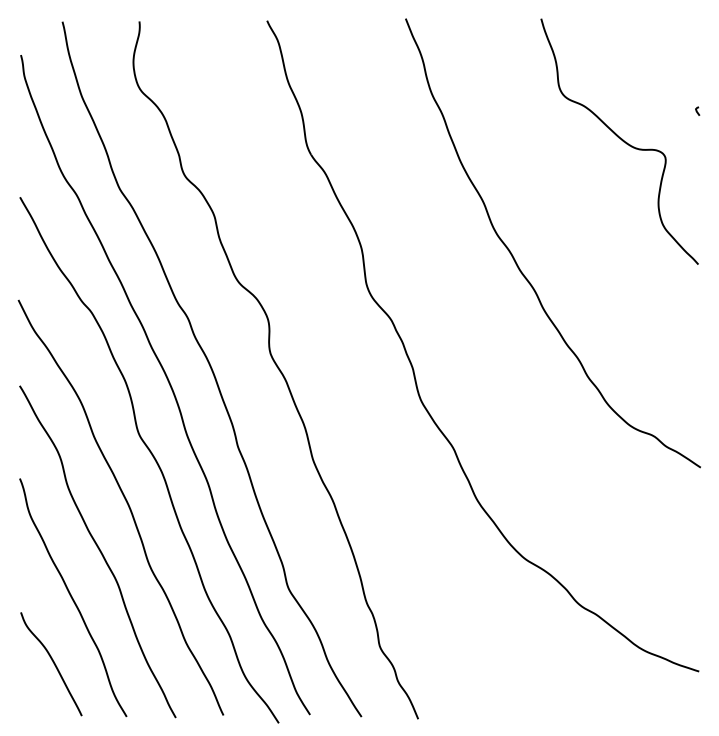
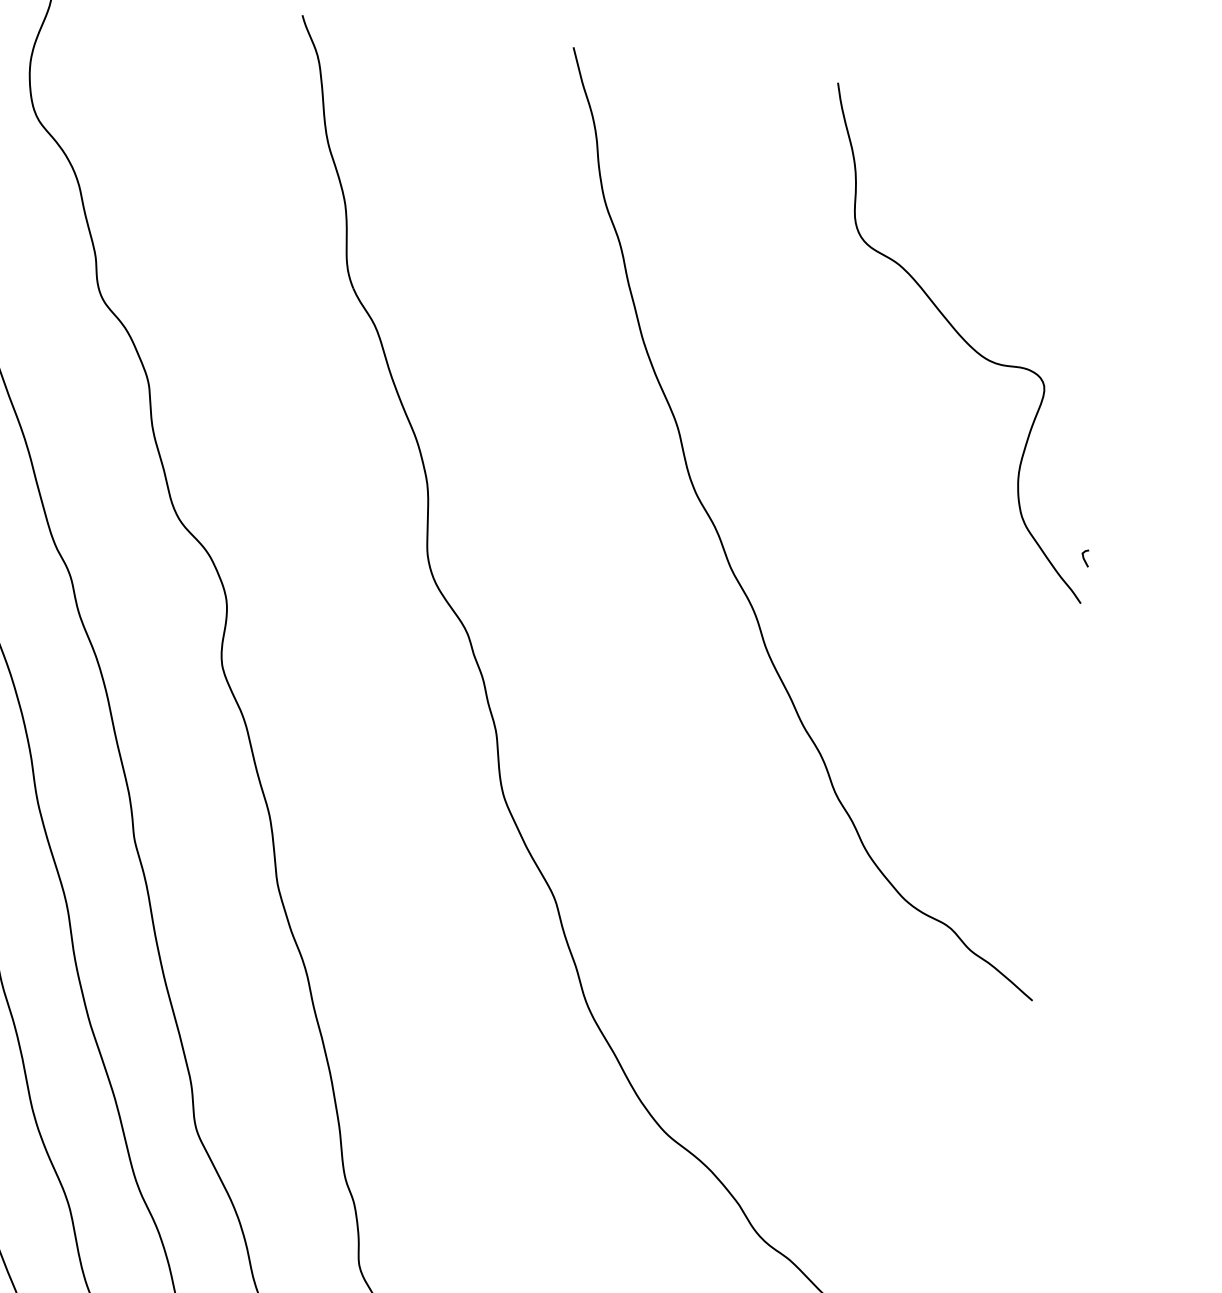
line: (697, 110) -> (1085, 556), moved

